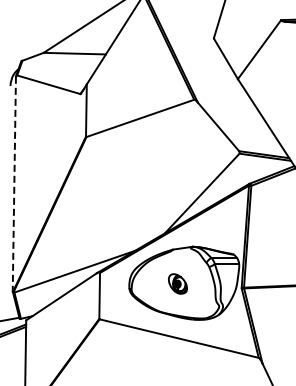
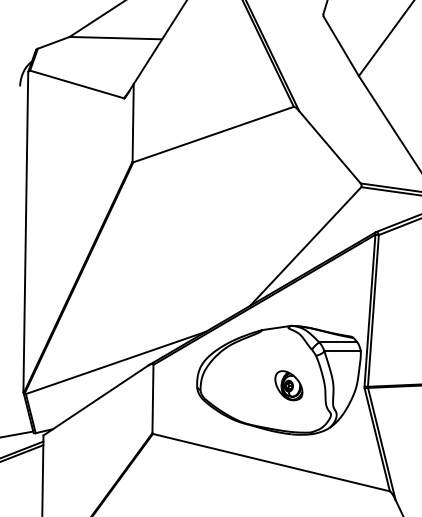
line: (14, 184) -> (26, 233), dashed -> solid
part: (177, 283) -> (288, 385), moved

